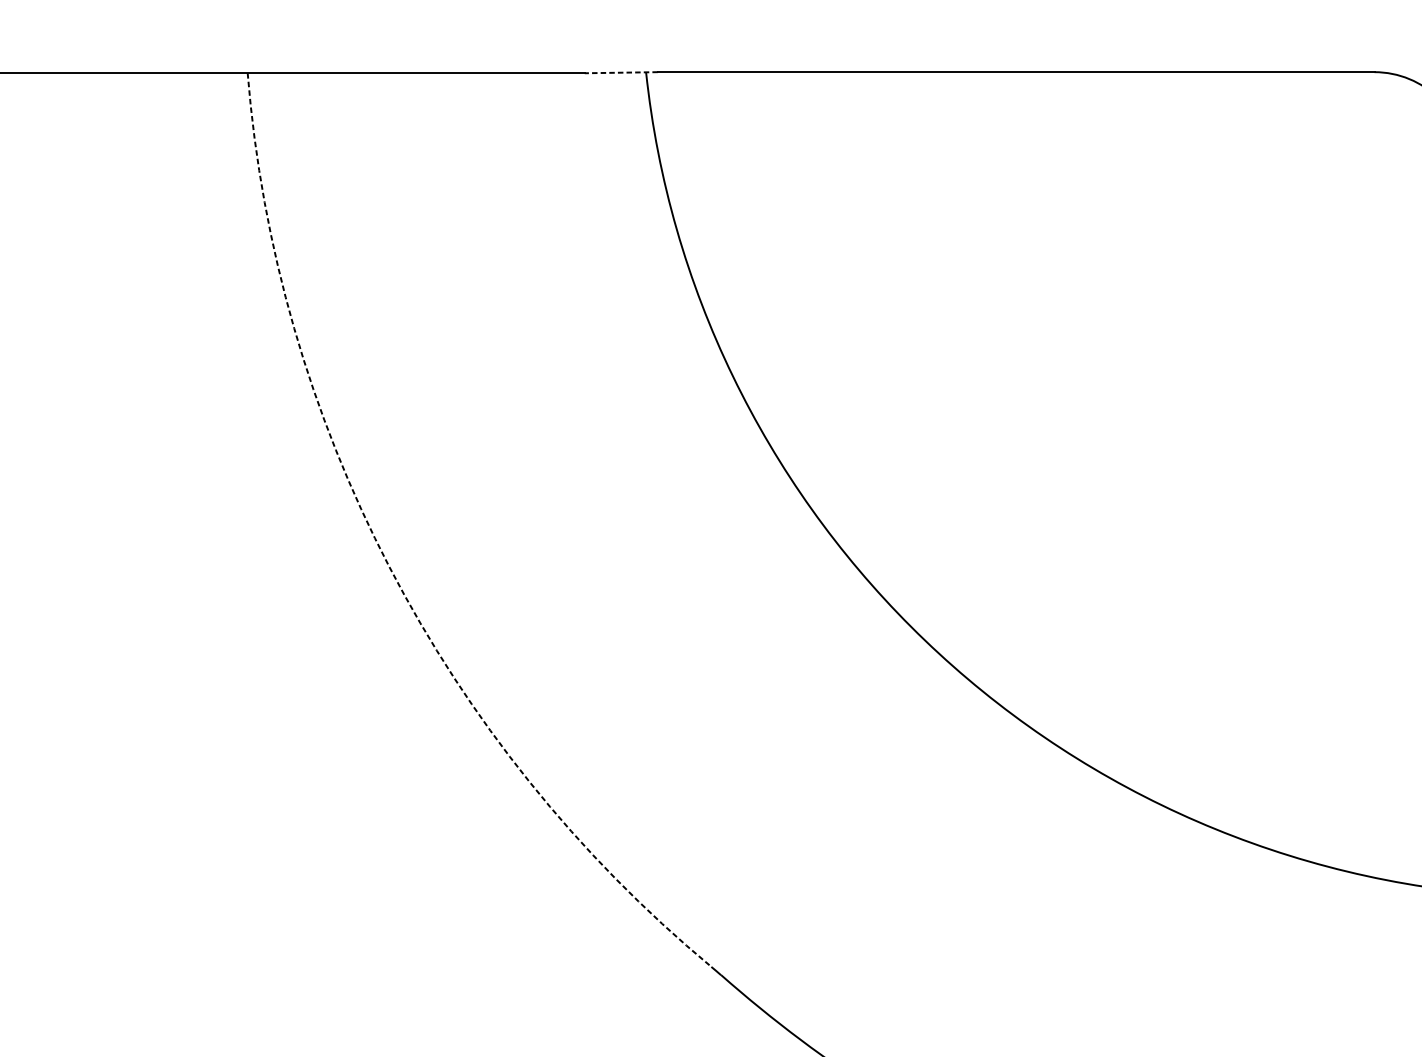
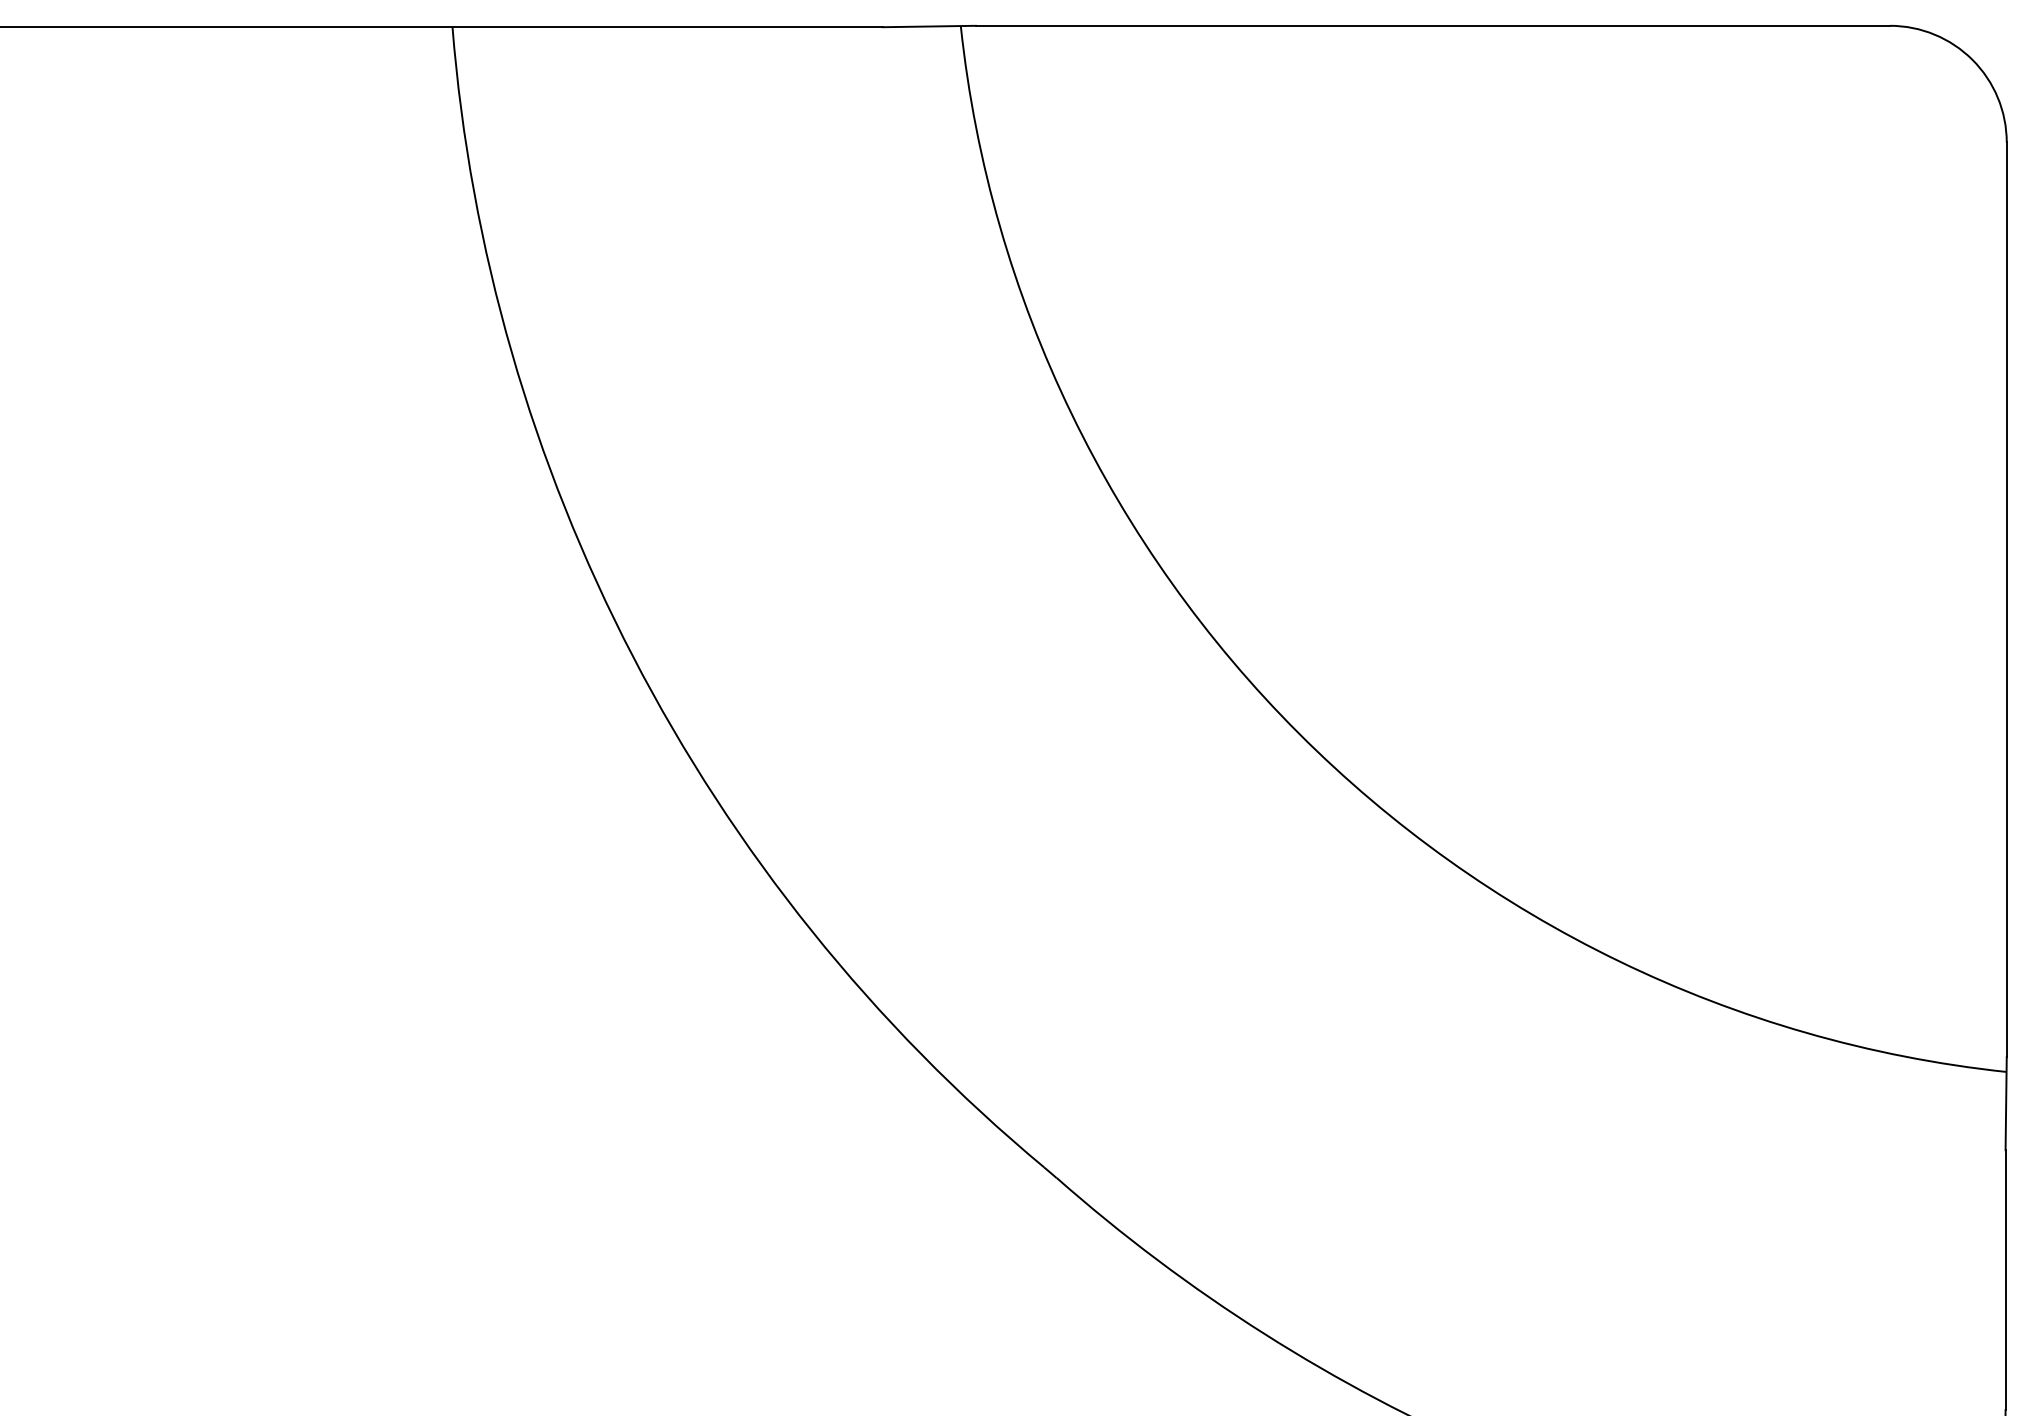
line: (621, 72) -> (929, 26), dashed -> solid
arc: (389, 566) -> (633, 656), dashed -> solid

